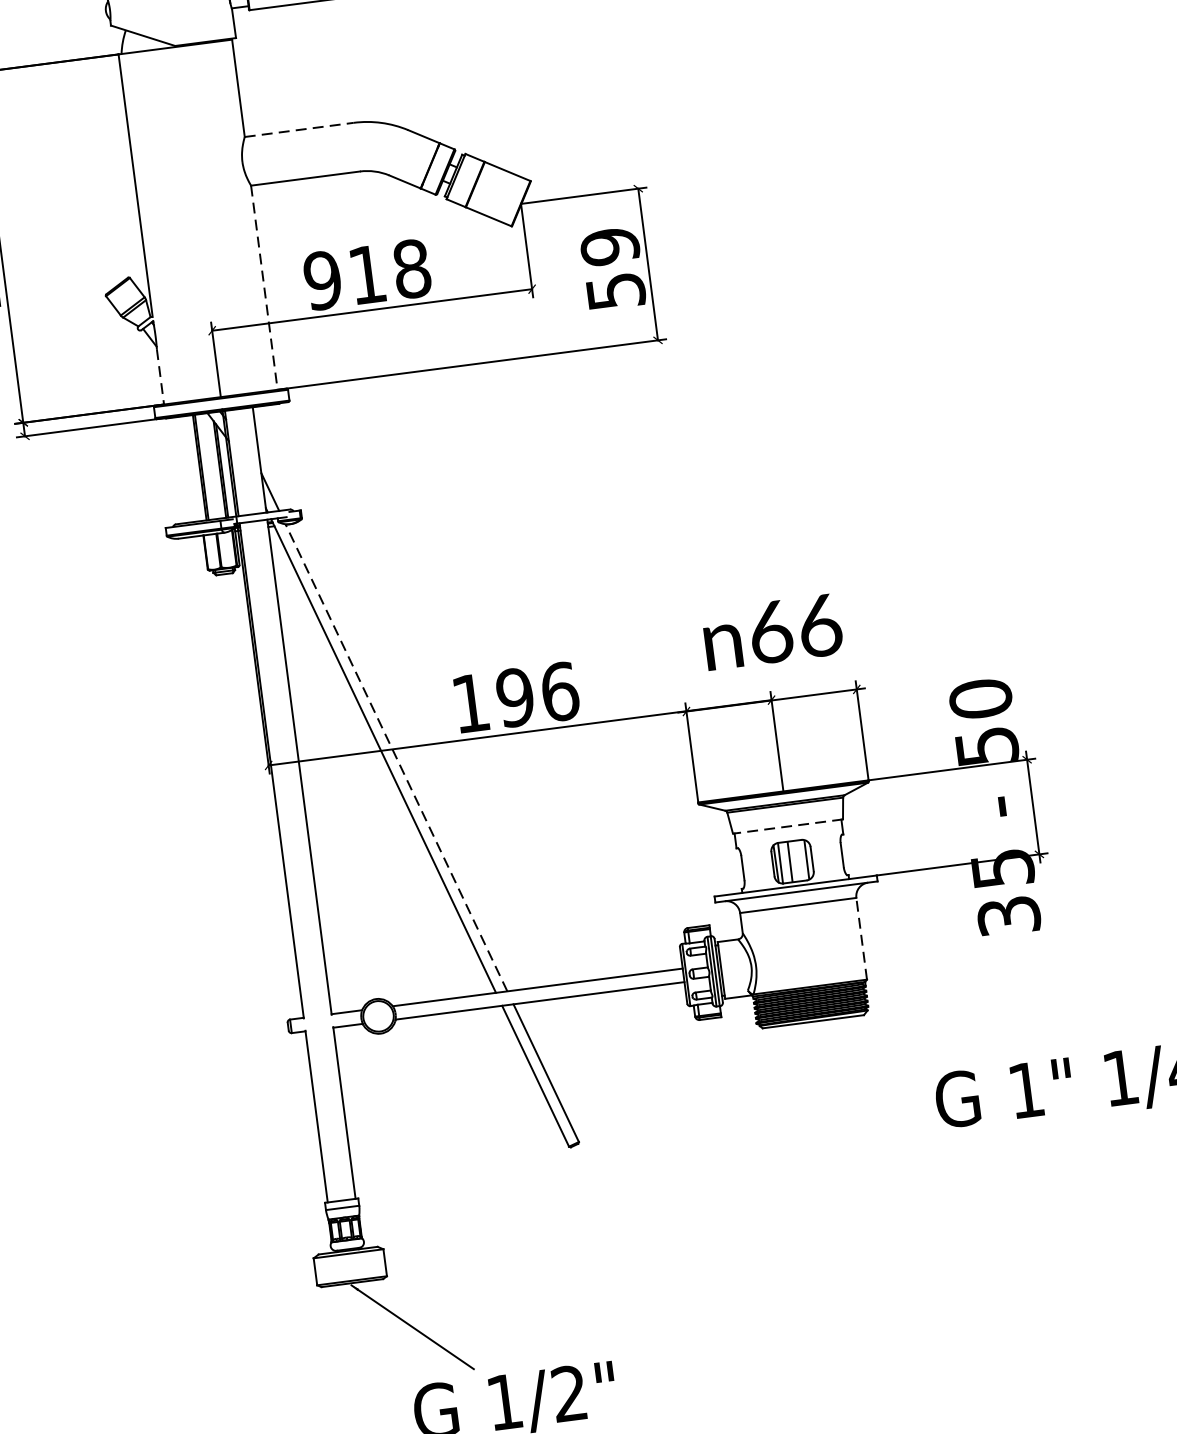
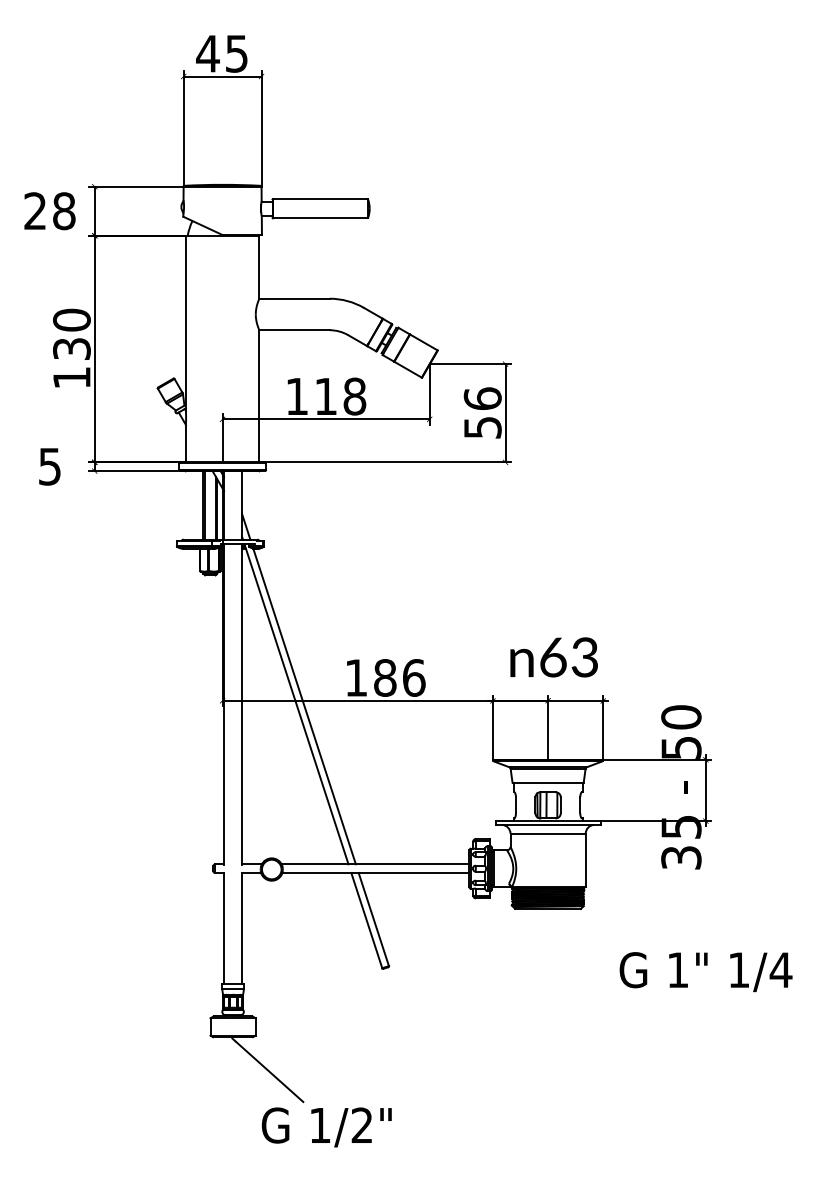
line: (300, 129) -> (295, 298), dashed -> solid
text: (609, 246) -> (482, 398), 59 -> 56
text: (321, 280) -> (296, 396), 918 -> 118
line: (264, 288) -> (259, 396), dashed -> solid
line: (159, 377) -> (185, 444), dashed -> solid
text: (819, 626) -> (584, 657), 66 -> 63
text: (514, 697) -> (384, 677), 196 -> 186
line: (396, 757) -> (304, 706), dashed -> solid
line: (788, 826) -> (548, 782), dashed -> solid
line: (861, 937) -> (585, 859), dashed -> solid

